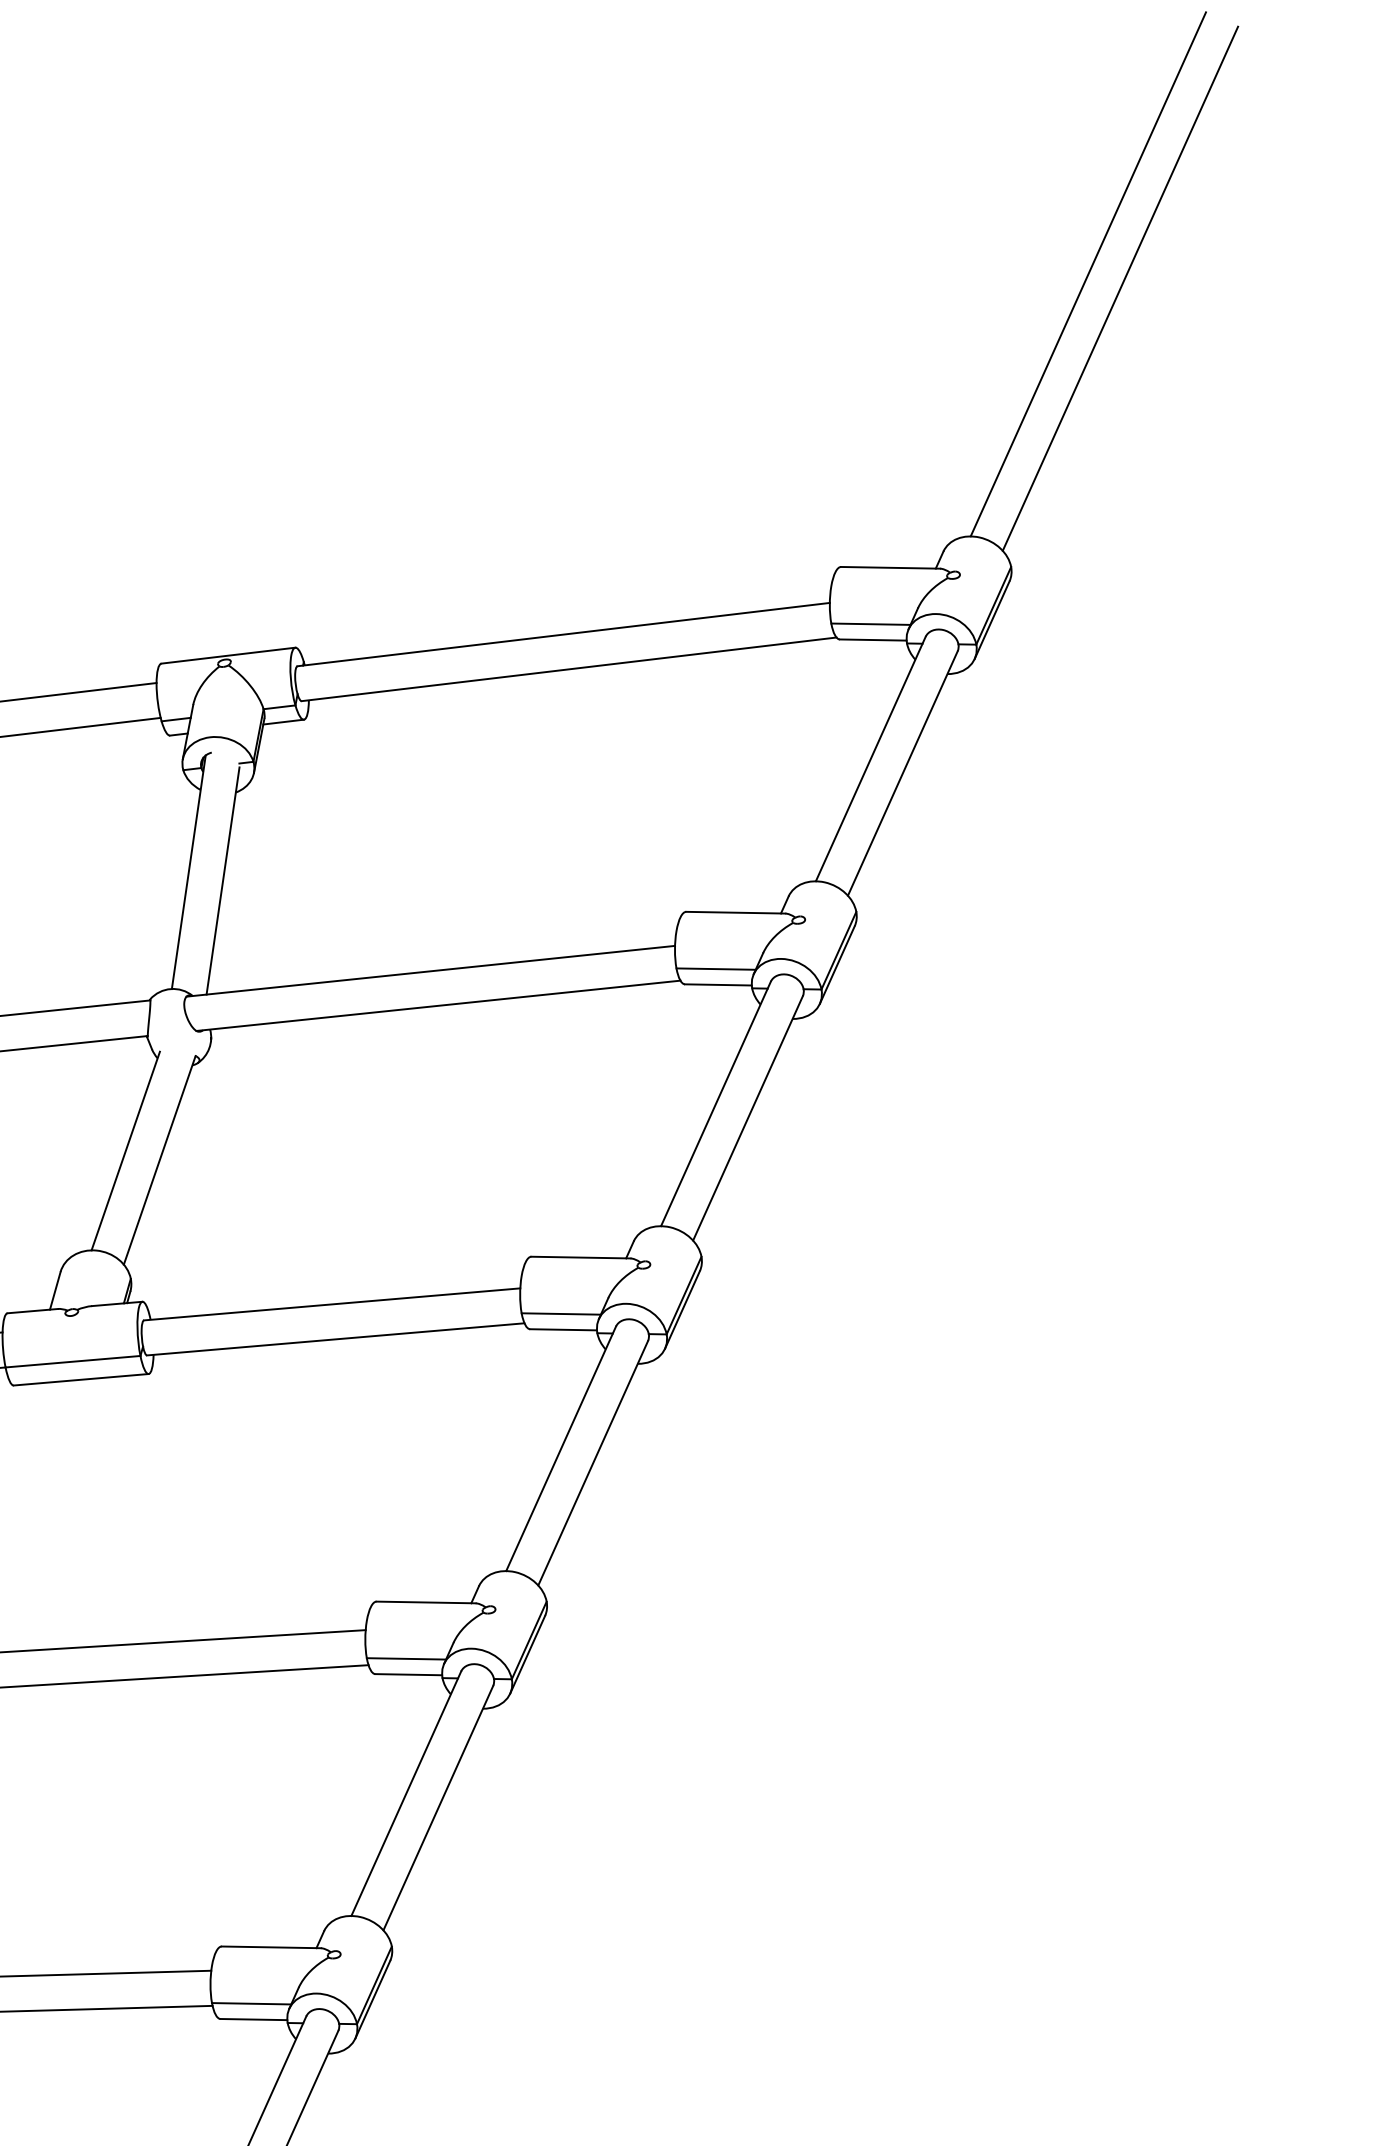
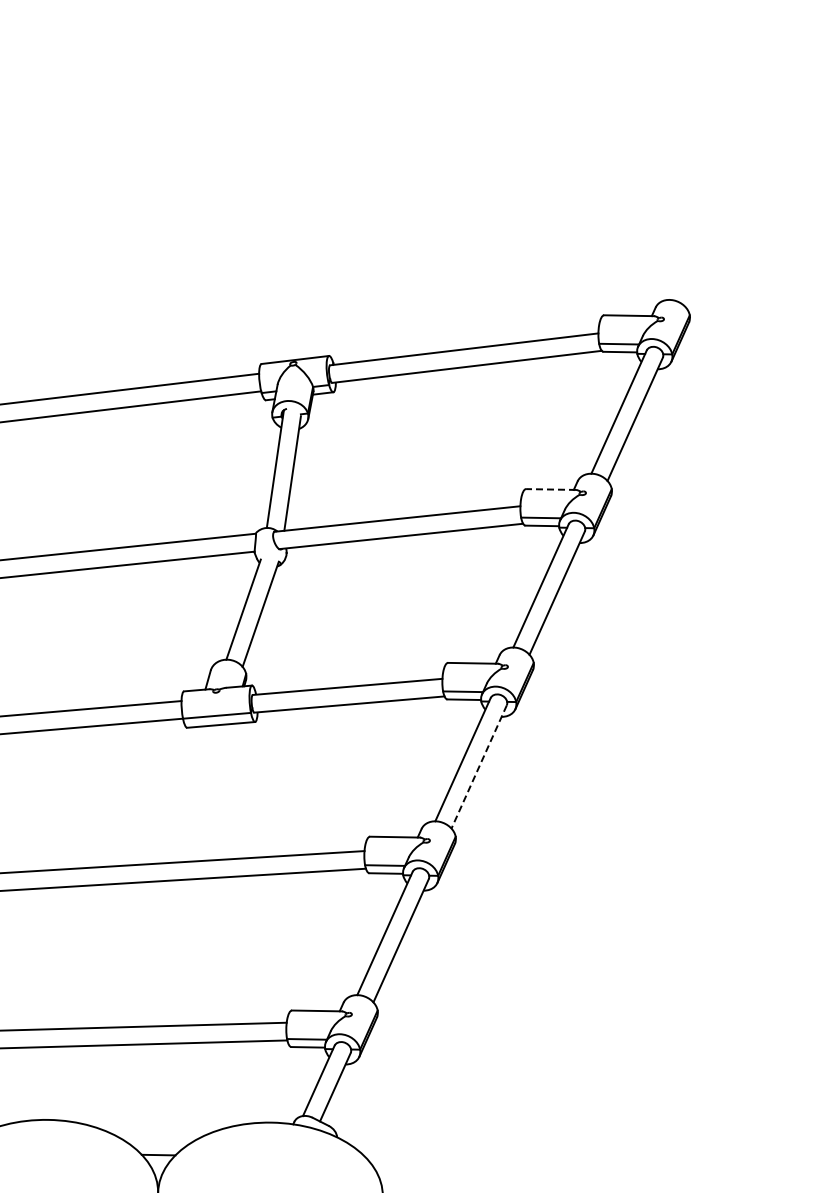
line: (1087, 273) -> (728, 167), removed
line: (1119, 289) -> (744, 175), removed
line: (736, 912) -> (551, 489), solid -> dashed
line: (593, 1462) -> (479, 766), solid -> dashed

